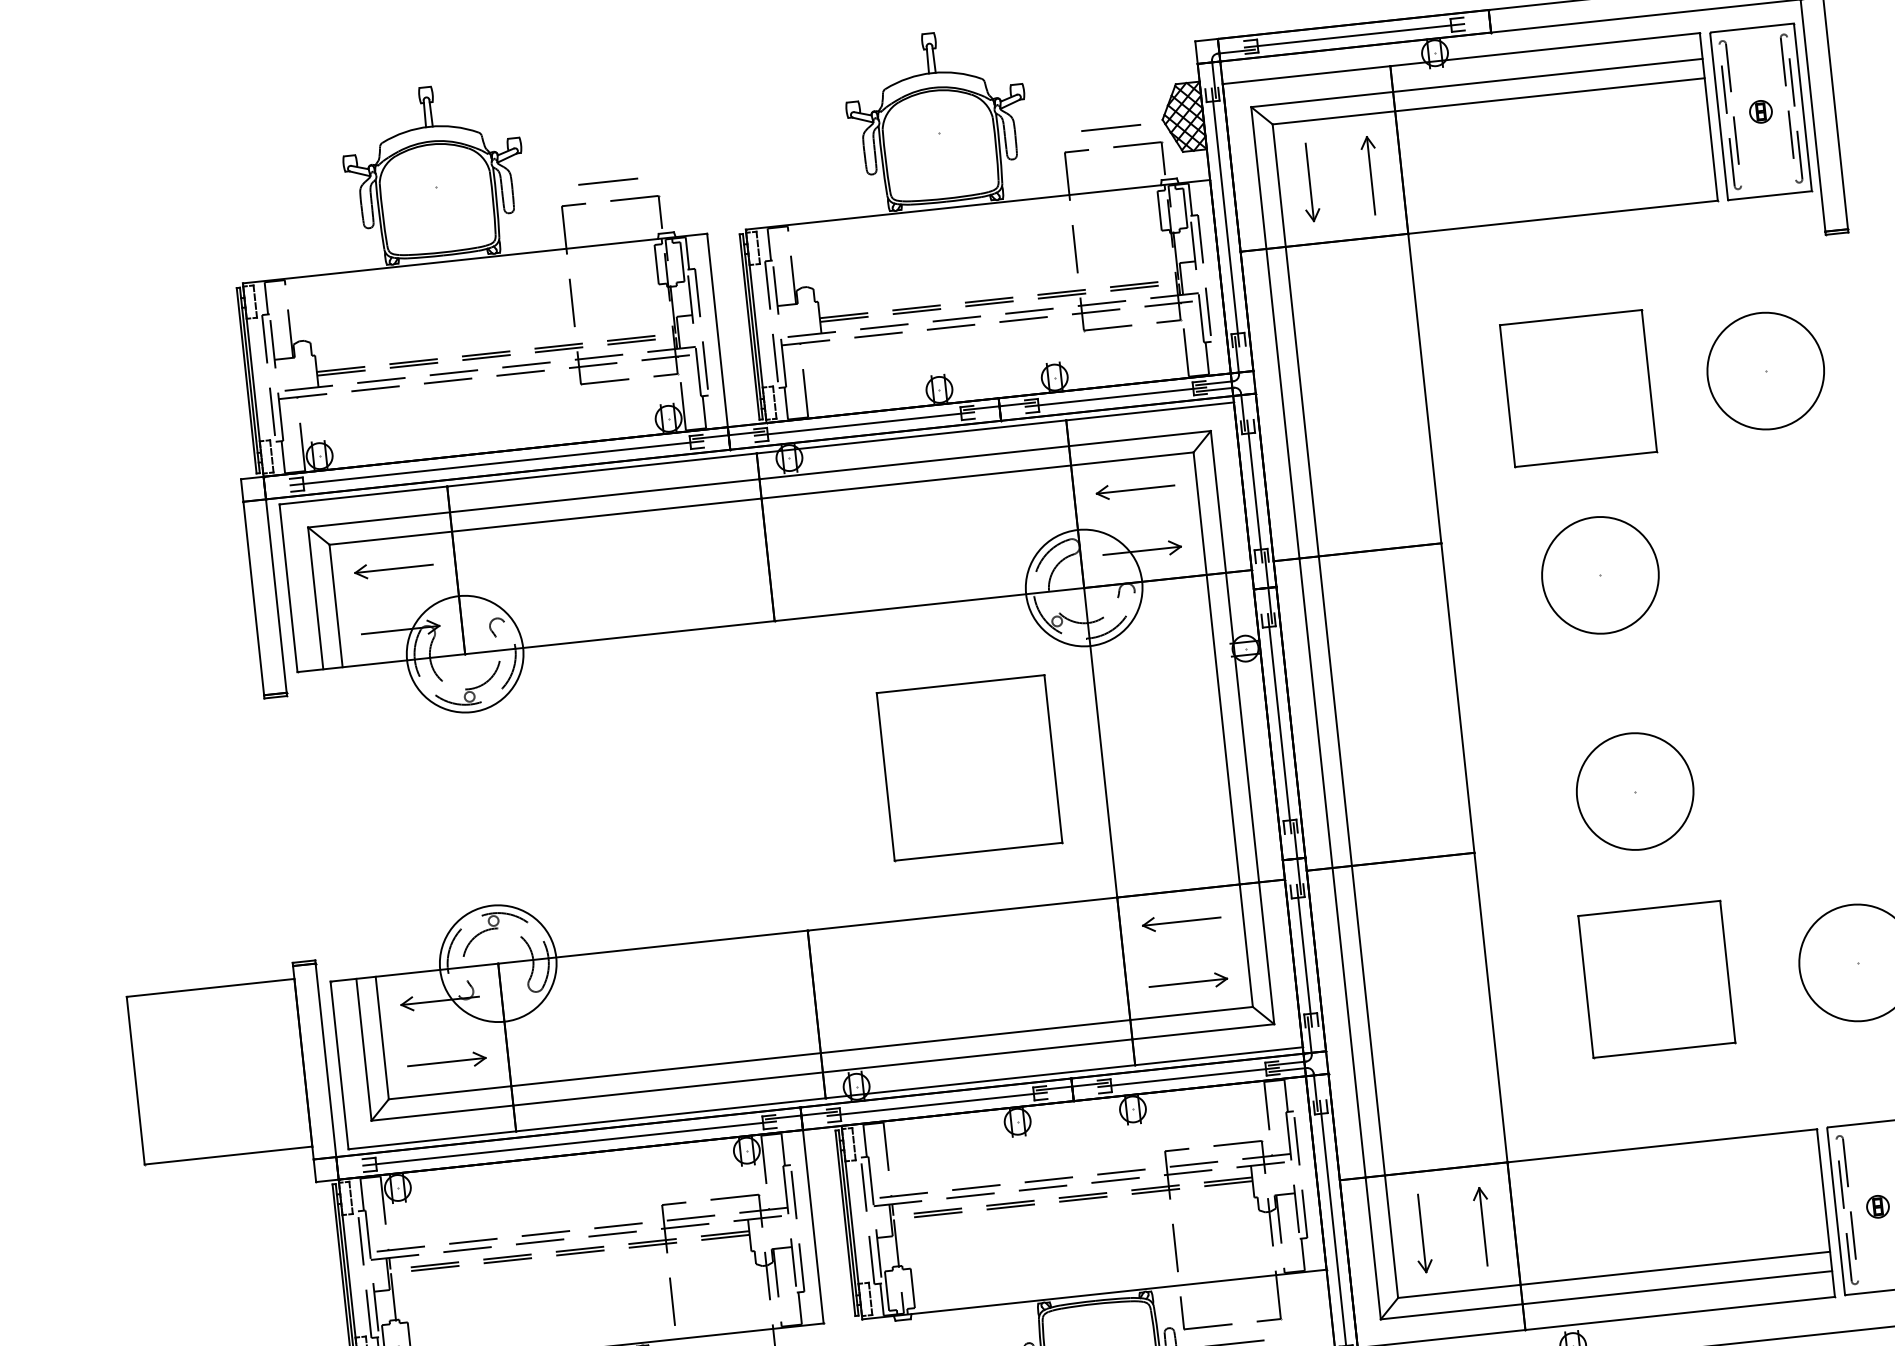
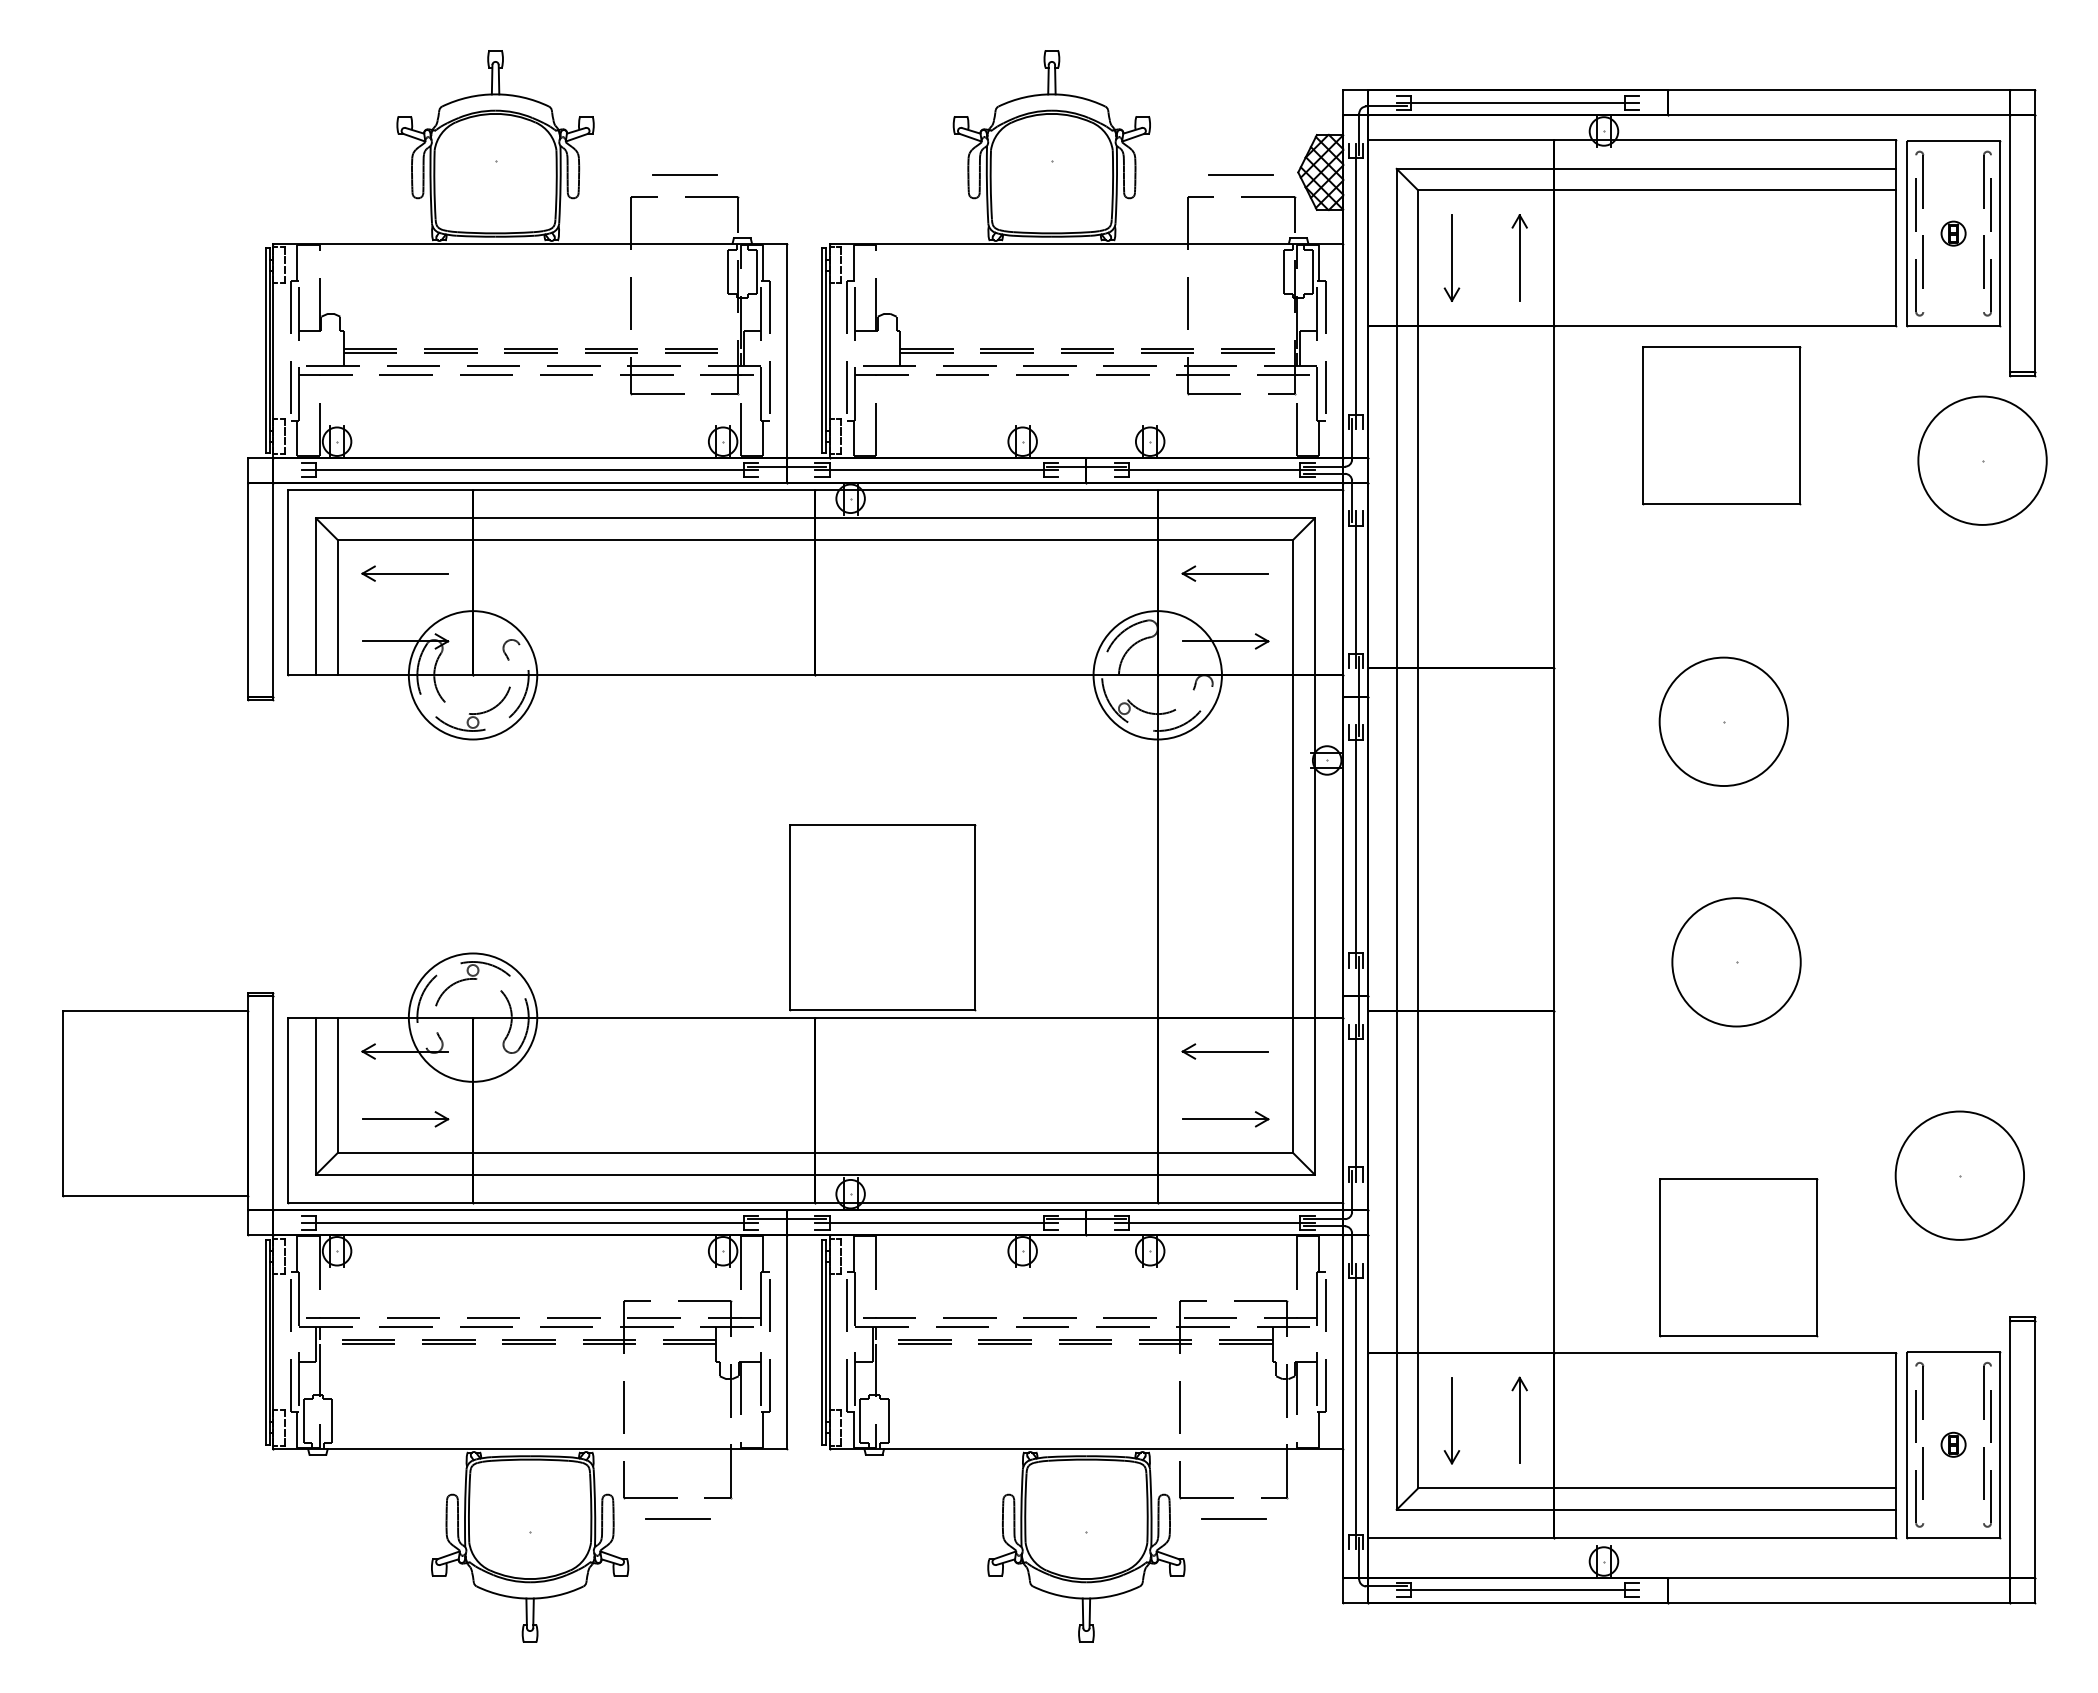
part: (1765, 370) -> (1982, 460), moved
part: (1578, 388) -> (1721, 425), moved
part: (969, 767) -> (882, 917), moved
part: (1657, 979) -> (1738, 1257), moved

